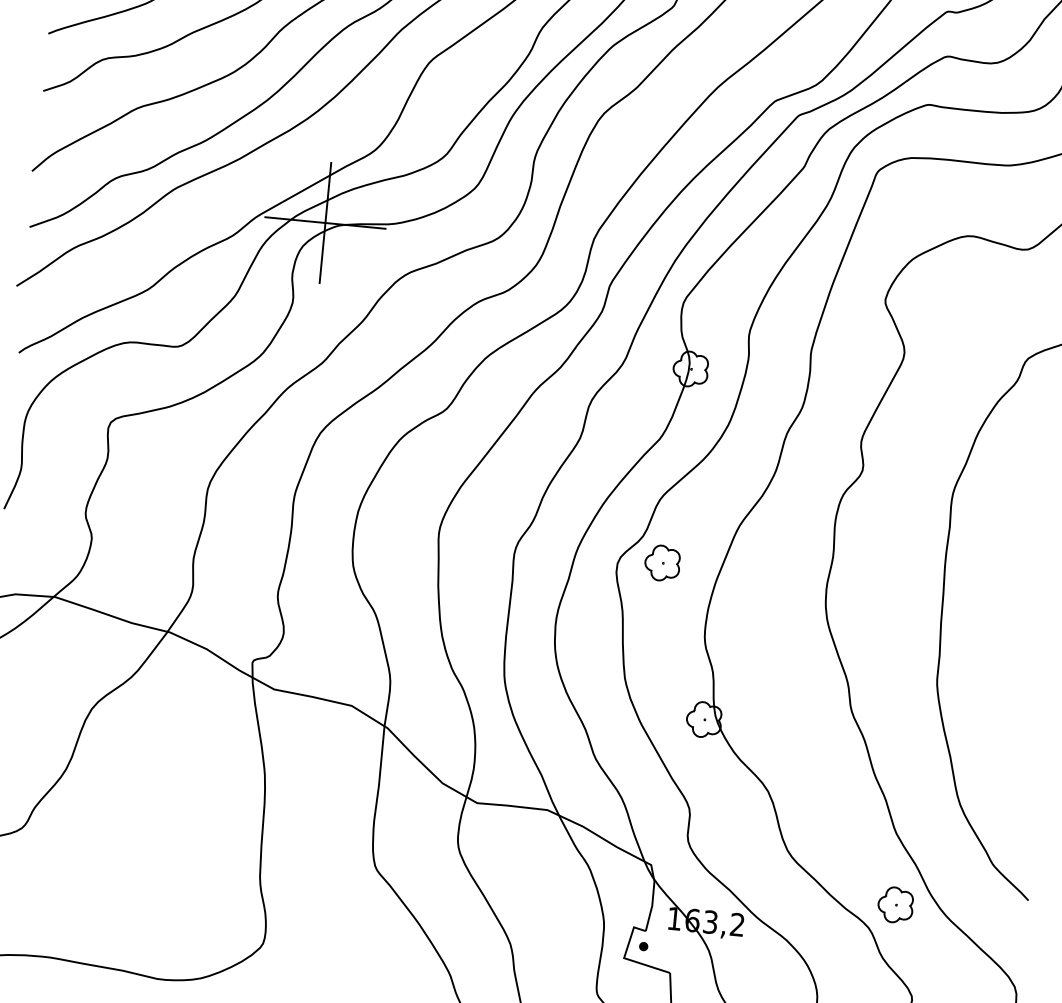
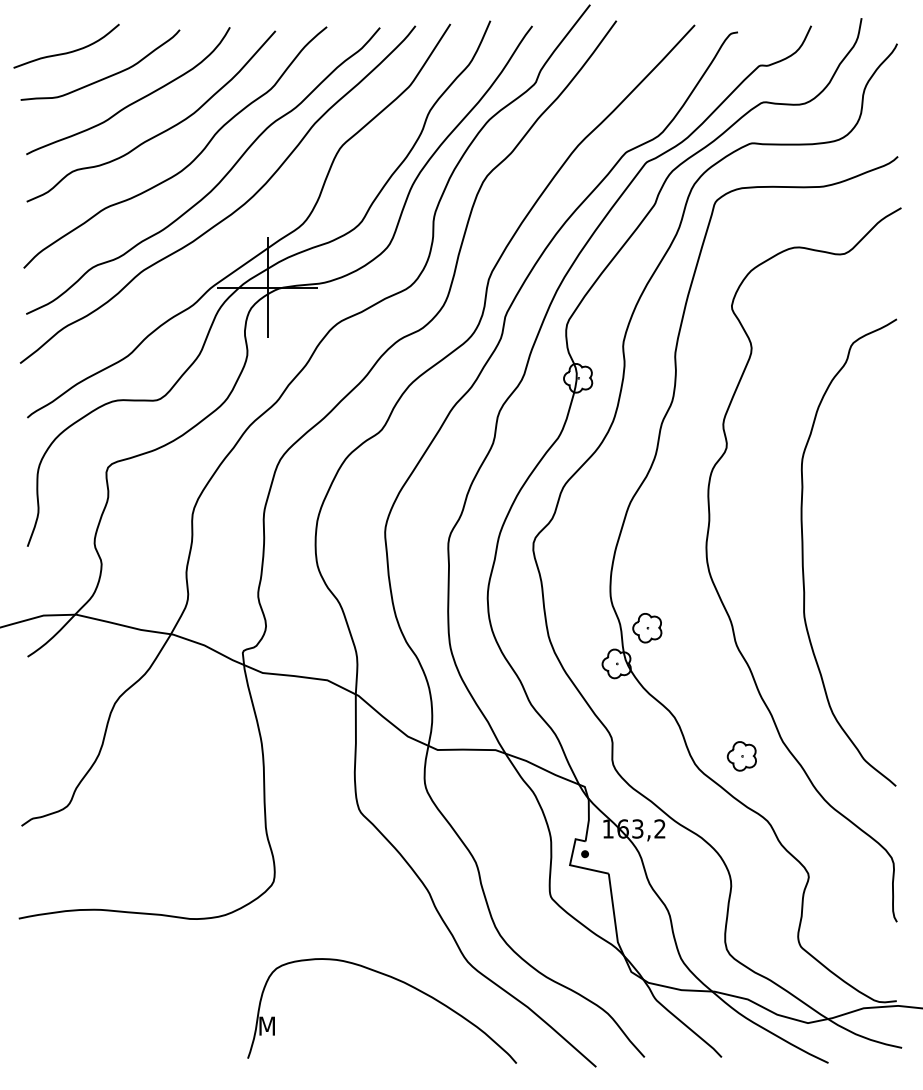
part: (662, 563) -> (647, 628), moved
part: (895, 905) -> (741, 756), moved

